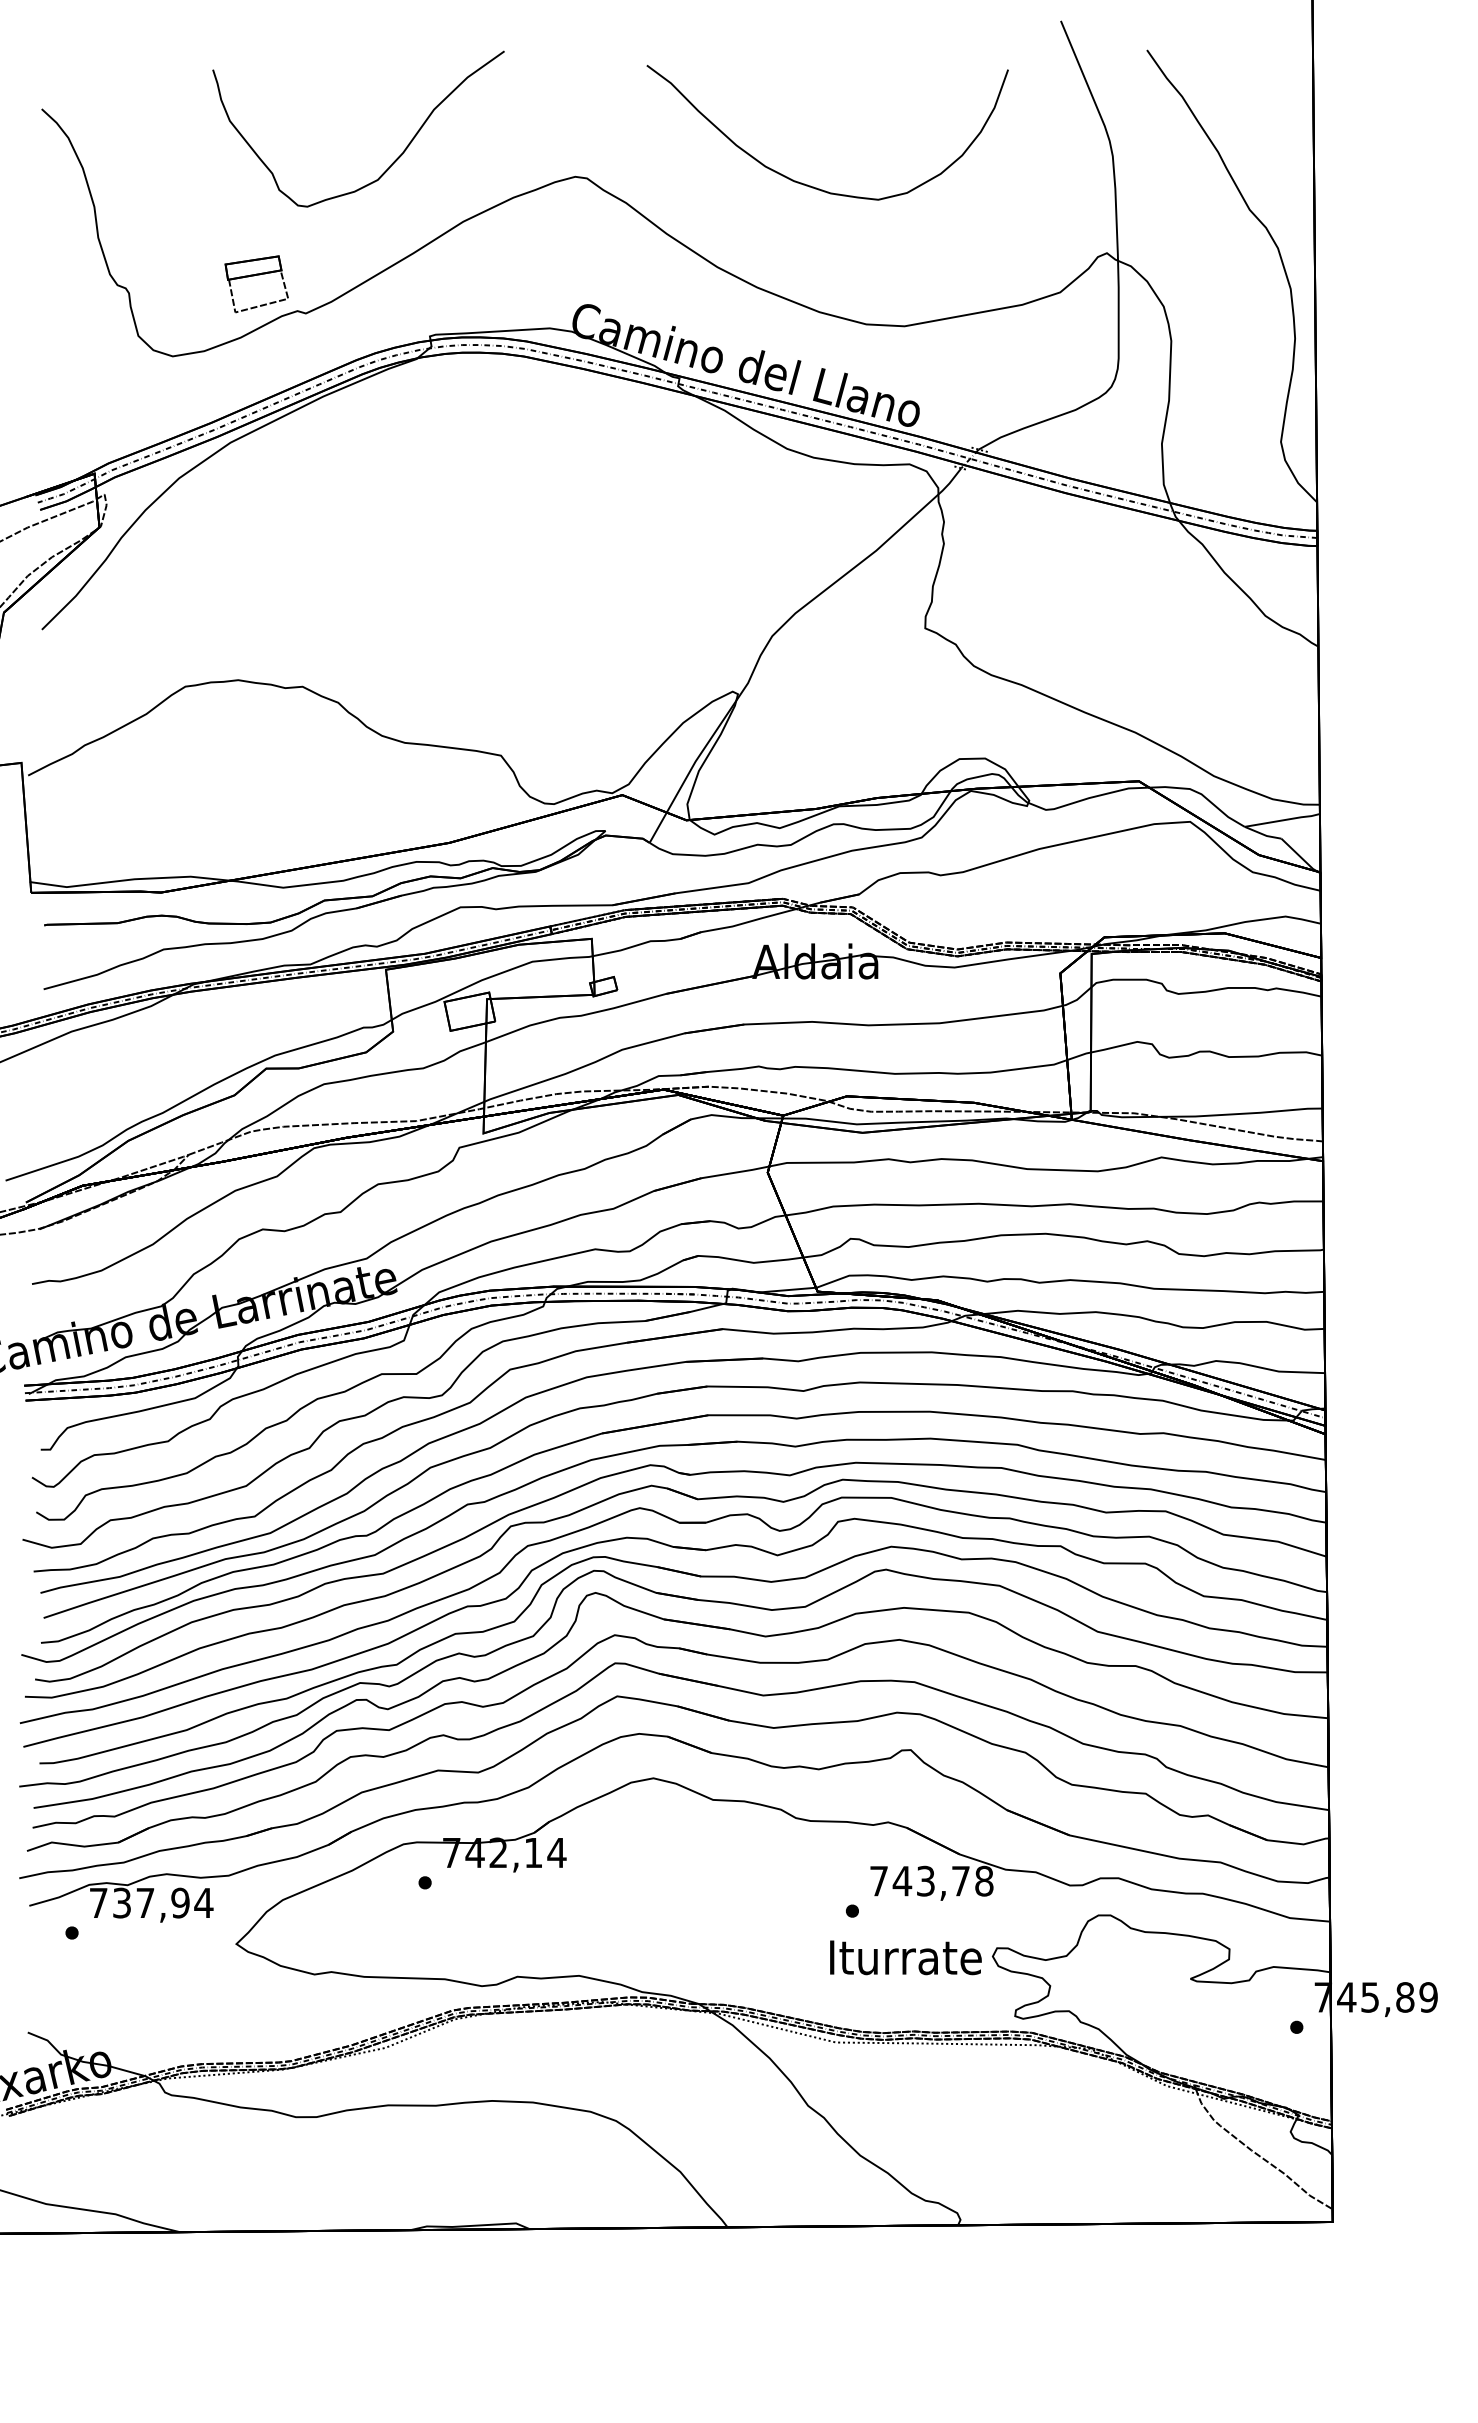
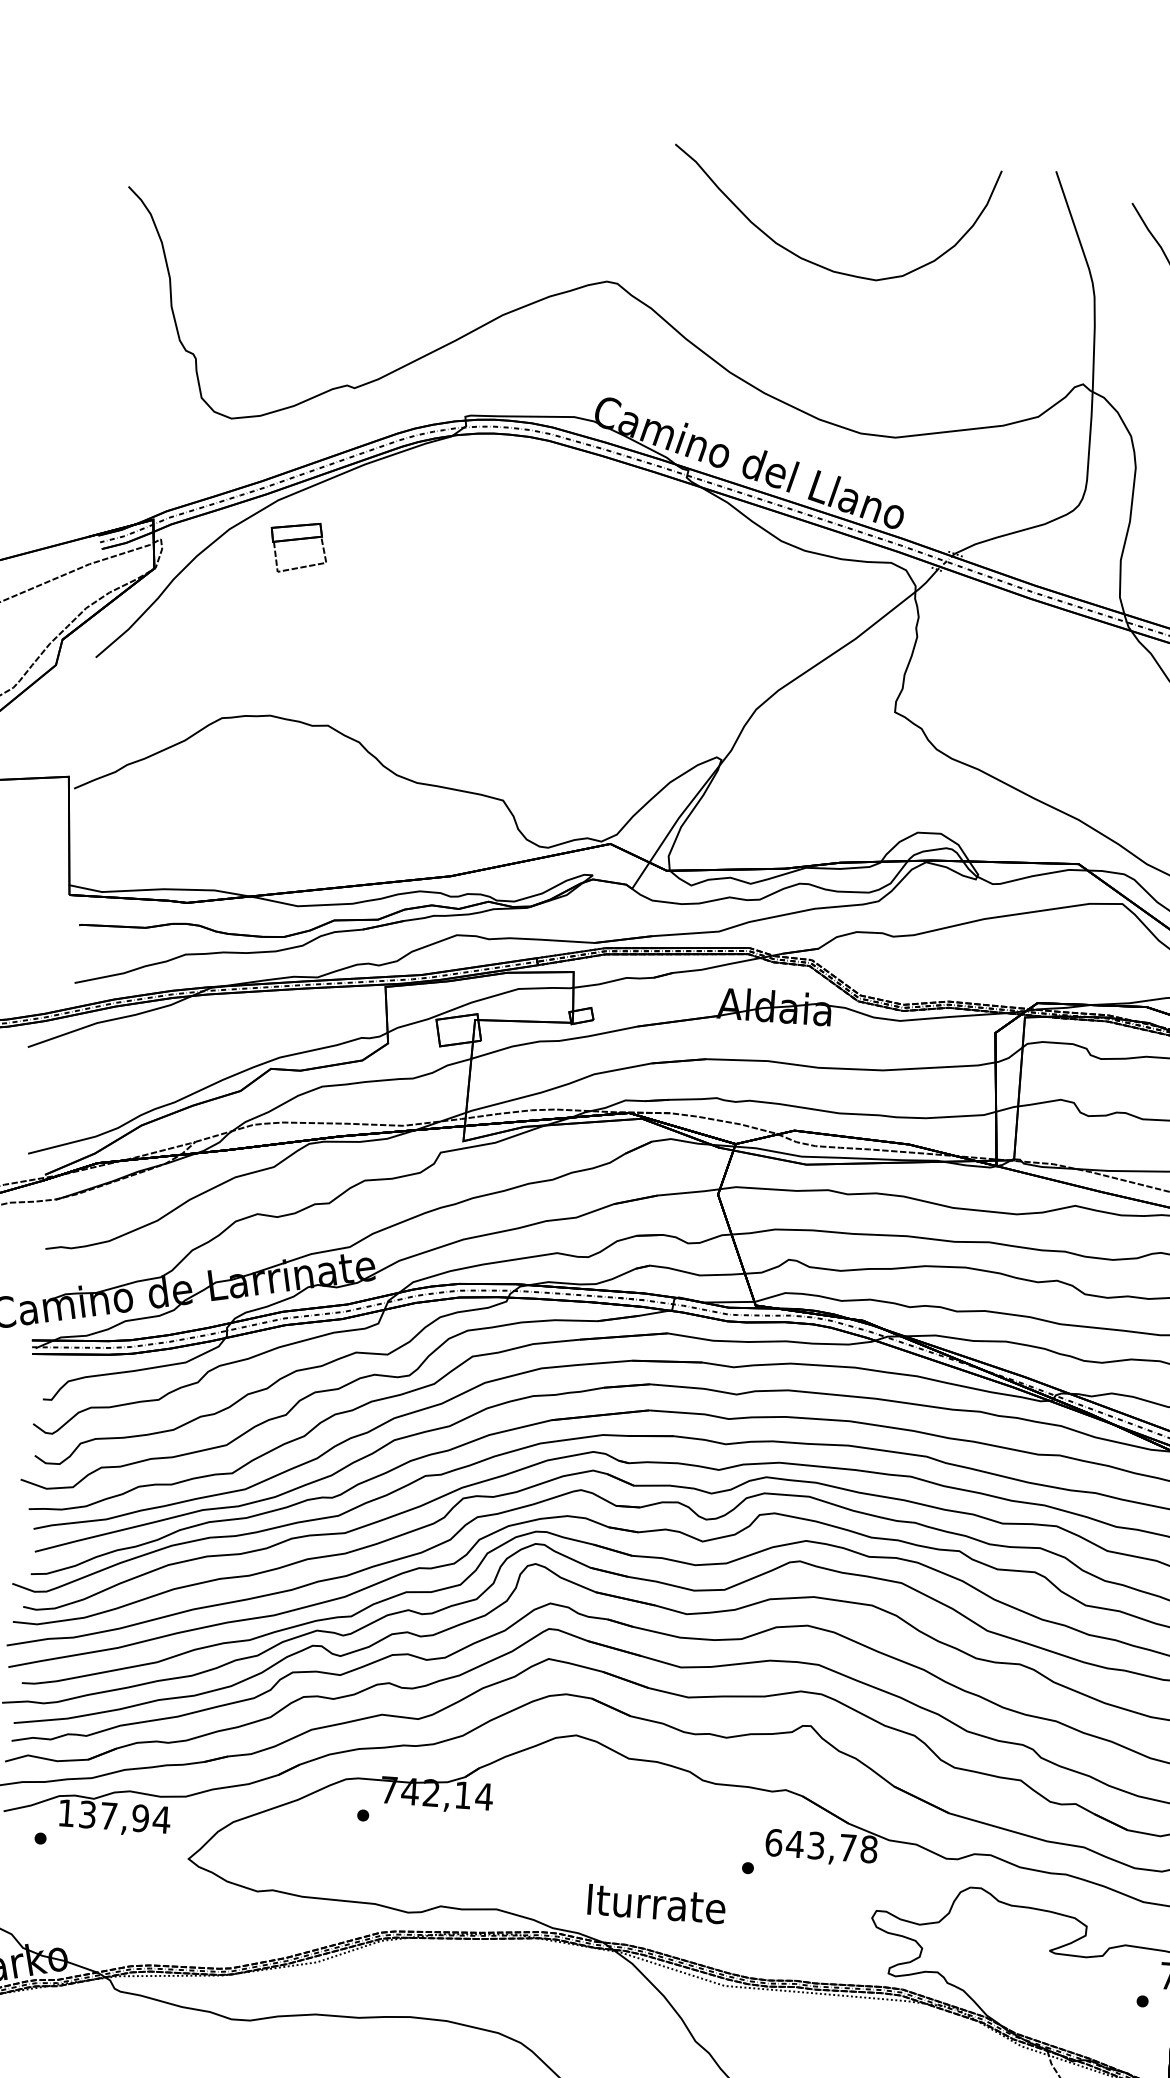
curve: (392, 162) -> (442, 257), removed
curve: (810, 185) -> (815, 263), moved
part: (254, 276) -> (297, 540), moved
text: (879, 1880) -> (774, 1842), 743,78 -> 643,78
text: (98, 1902) -> (66, 1812), 737,94 -> 137,94
text: (905, 1957) -> (656, 1903), moved

